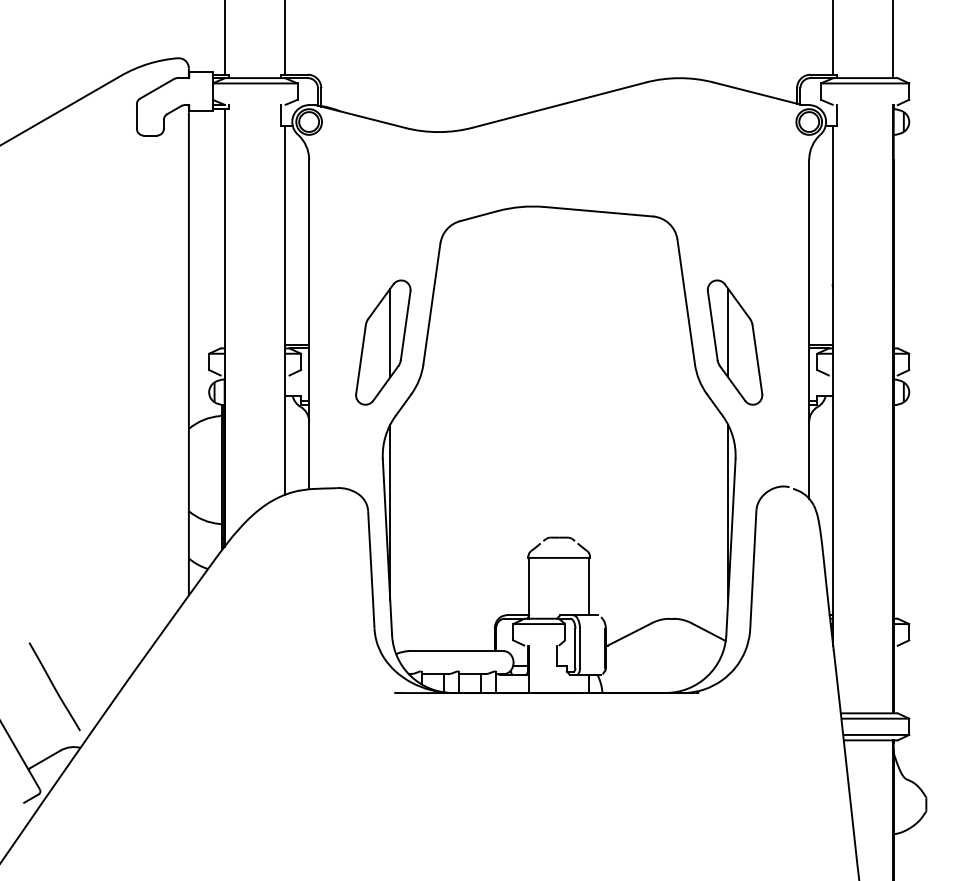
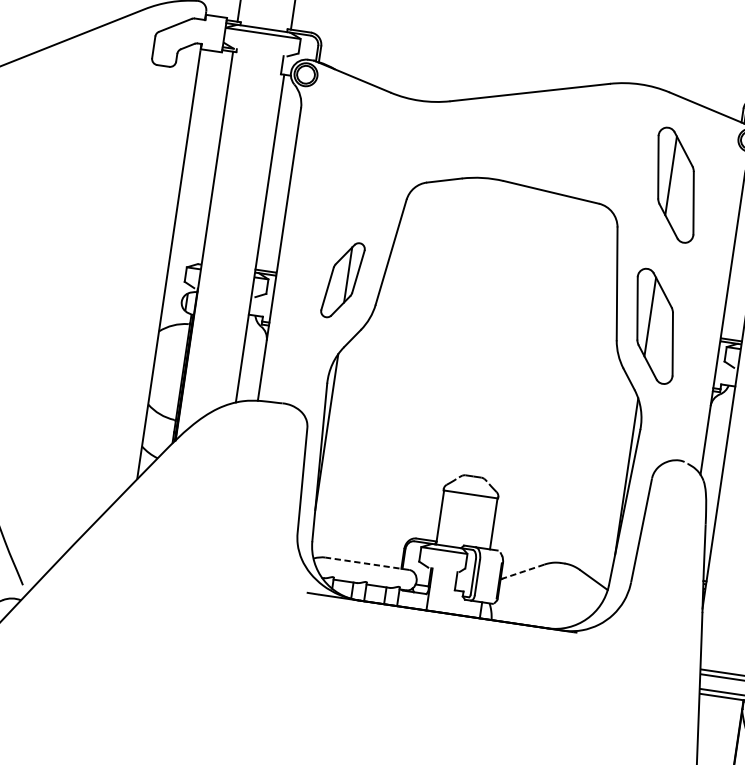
part: (734, 183) -> (675, 185), added
part: (383, 342) -> (343, 280), size x0.7
line: (628, 634) -> (522, 571), solid -> dashed
line: (455, 651) -> (366, 563), solid -> dashed

